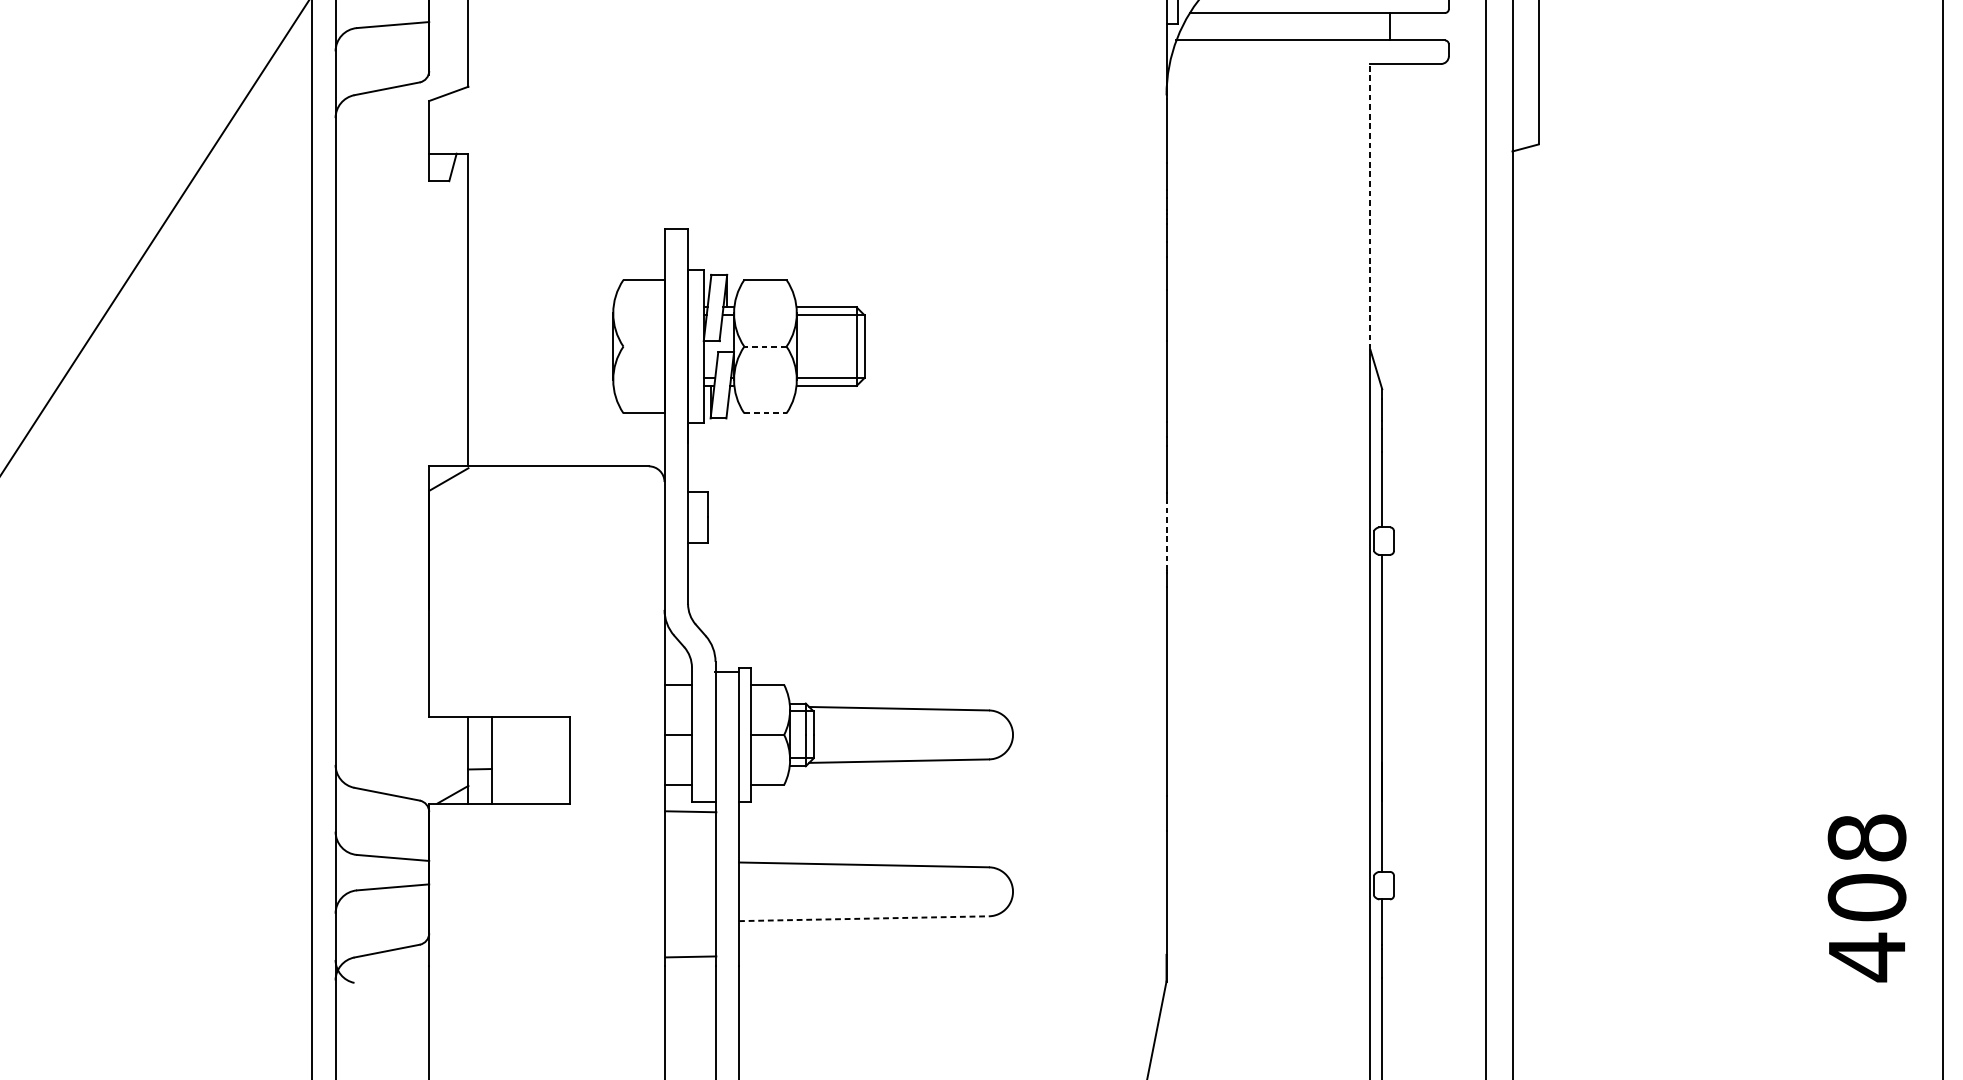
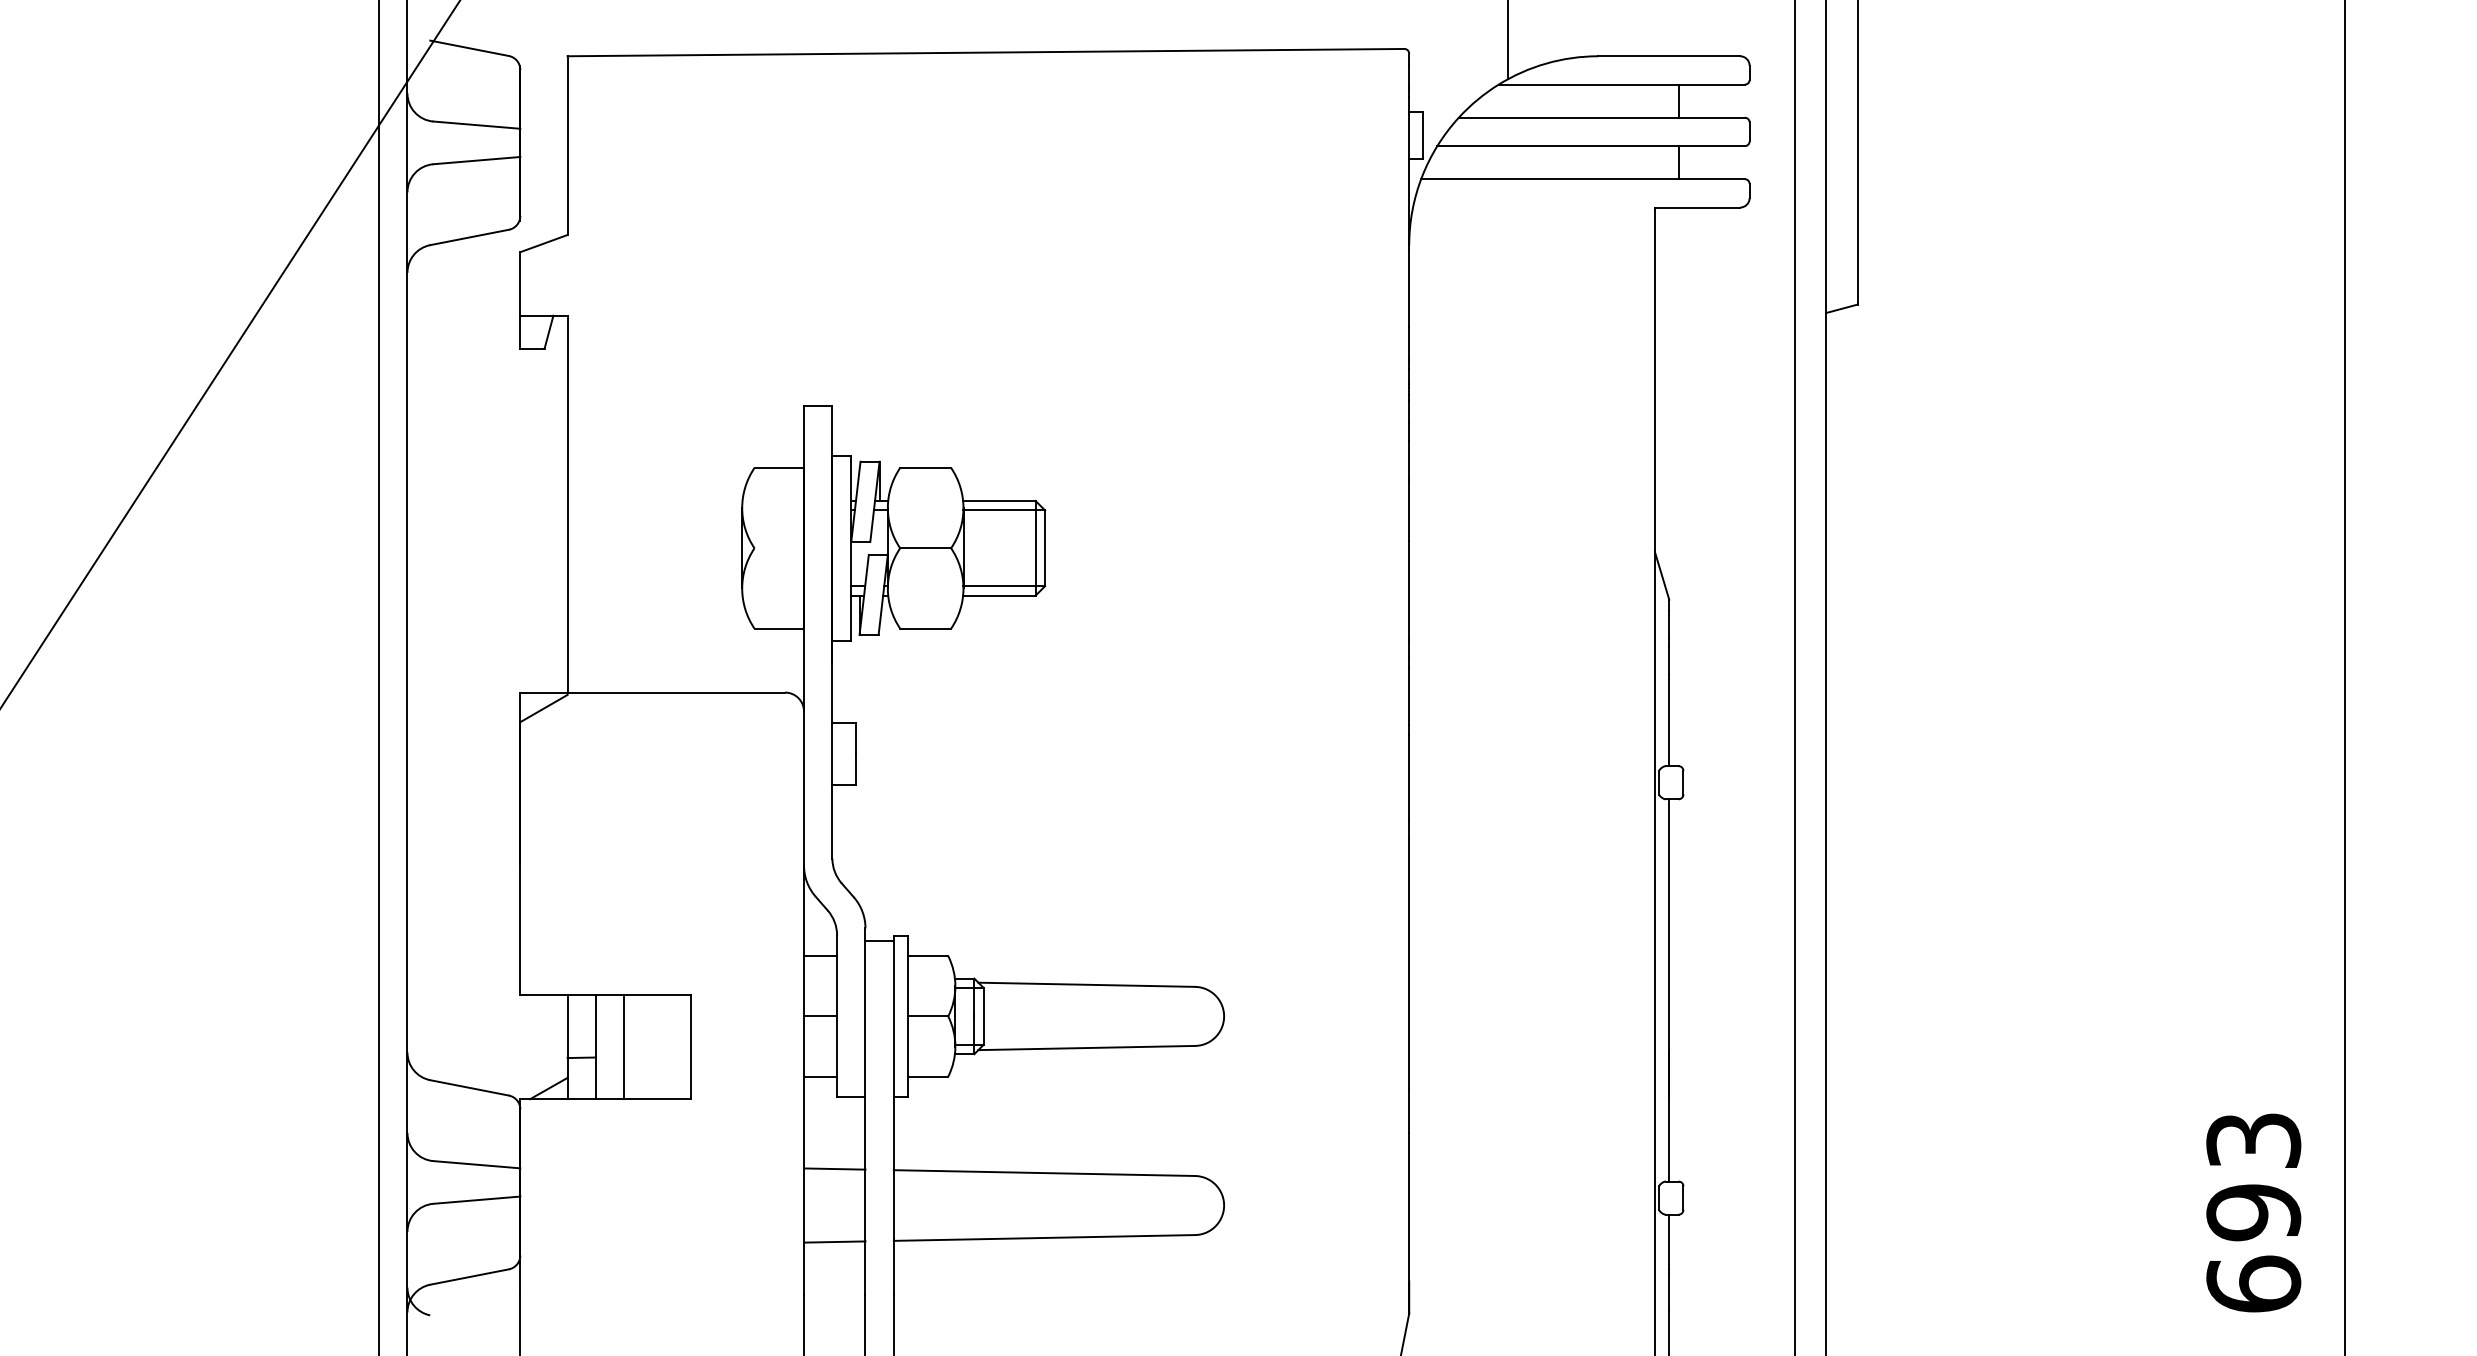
line: (1370, 206) -> (1655, 379), dashed -> solid
line: (765, 346) -> (925, 548), dashed -> solid
line: (766, 413) -> (926, 628), dashed -> solid
line: (1166, 536) -> (1409, 777), dashed -> solid
line: (515, 760) -> (624, 1047), added
line: (690, 811) -> (834, 1168), moved
text: (1866, 898) -> (2253, 1213), 408 -> 693
line: (864, 918) -> (1044, 1237), dashed -> solid
line: (690, 956) -> (834, 1241), moved

